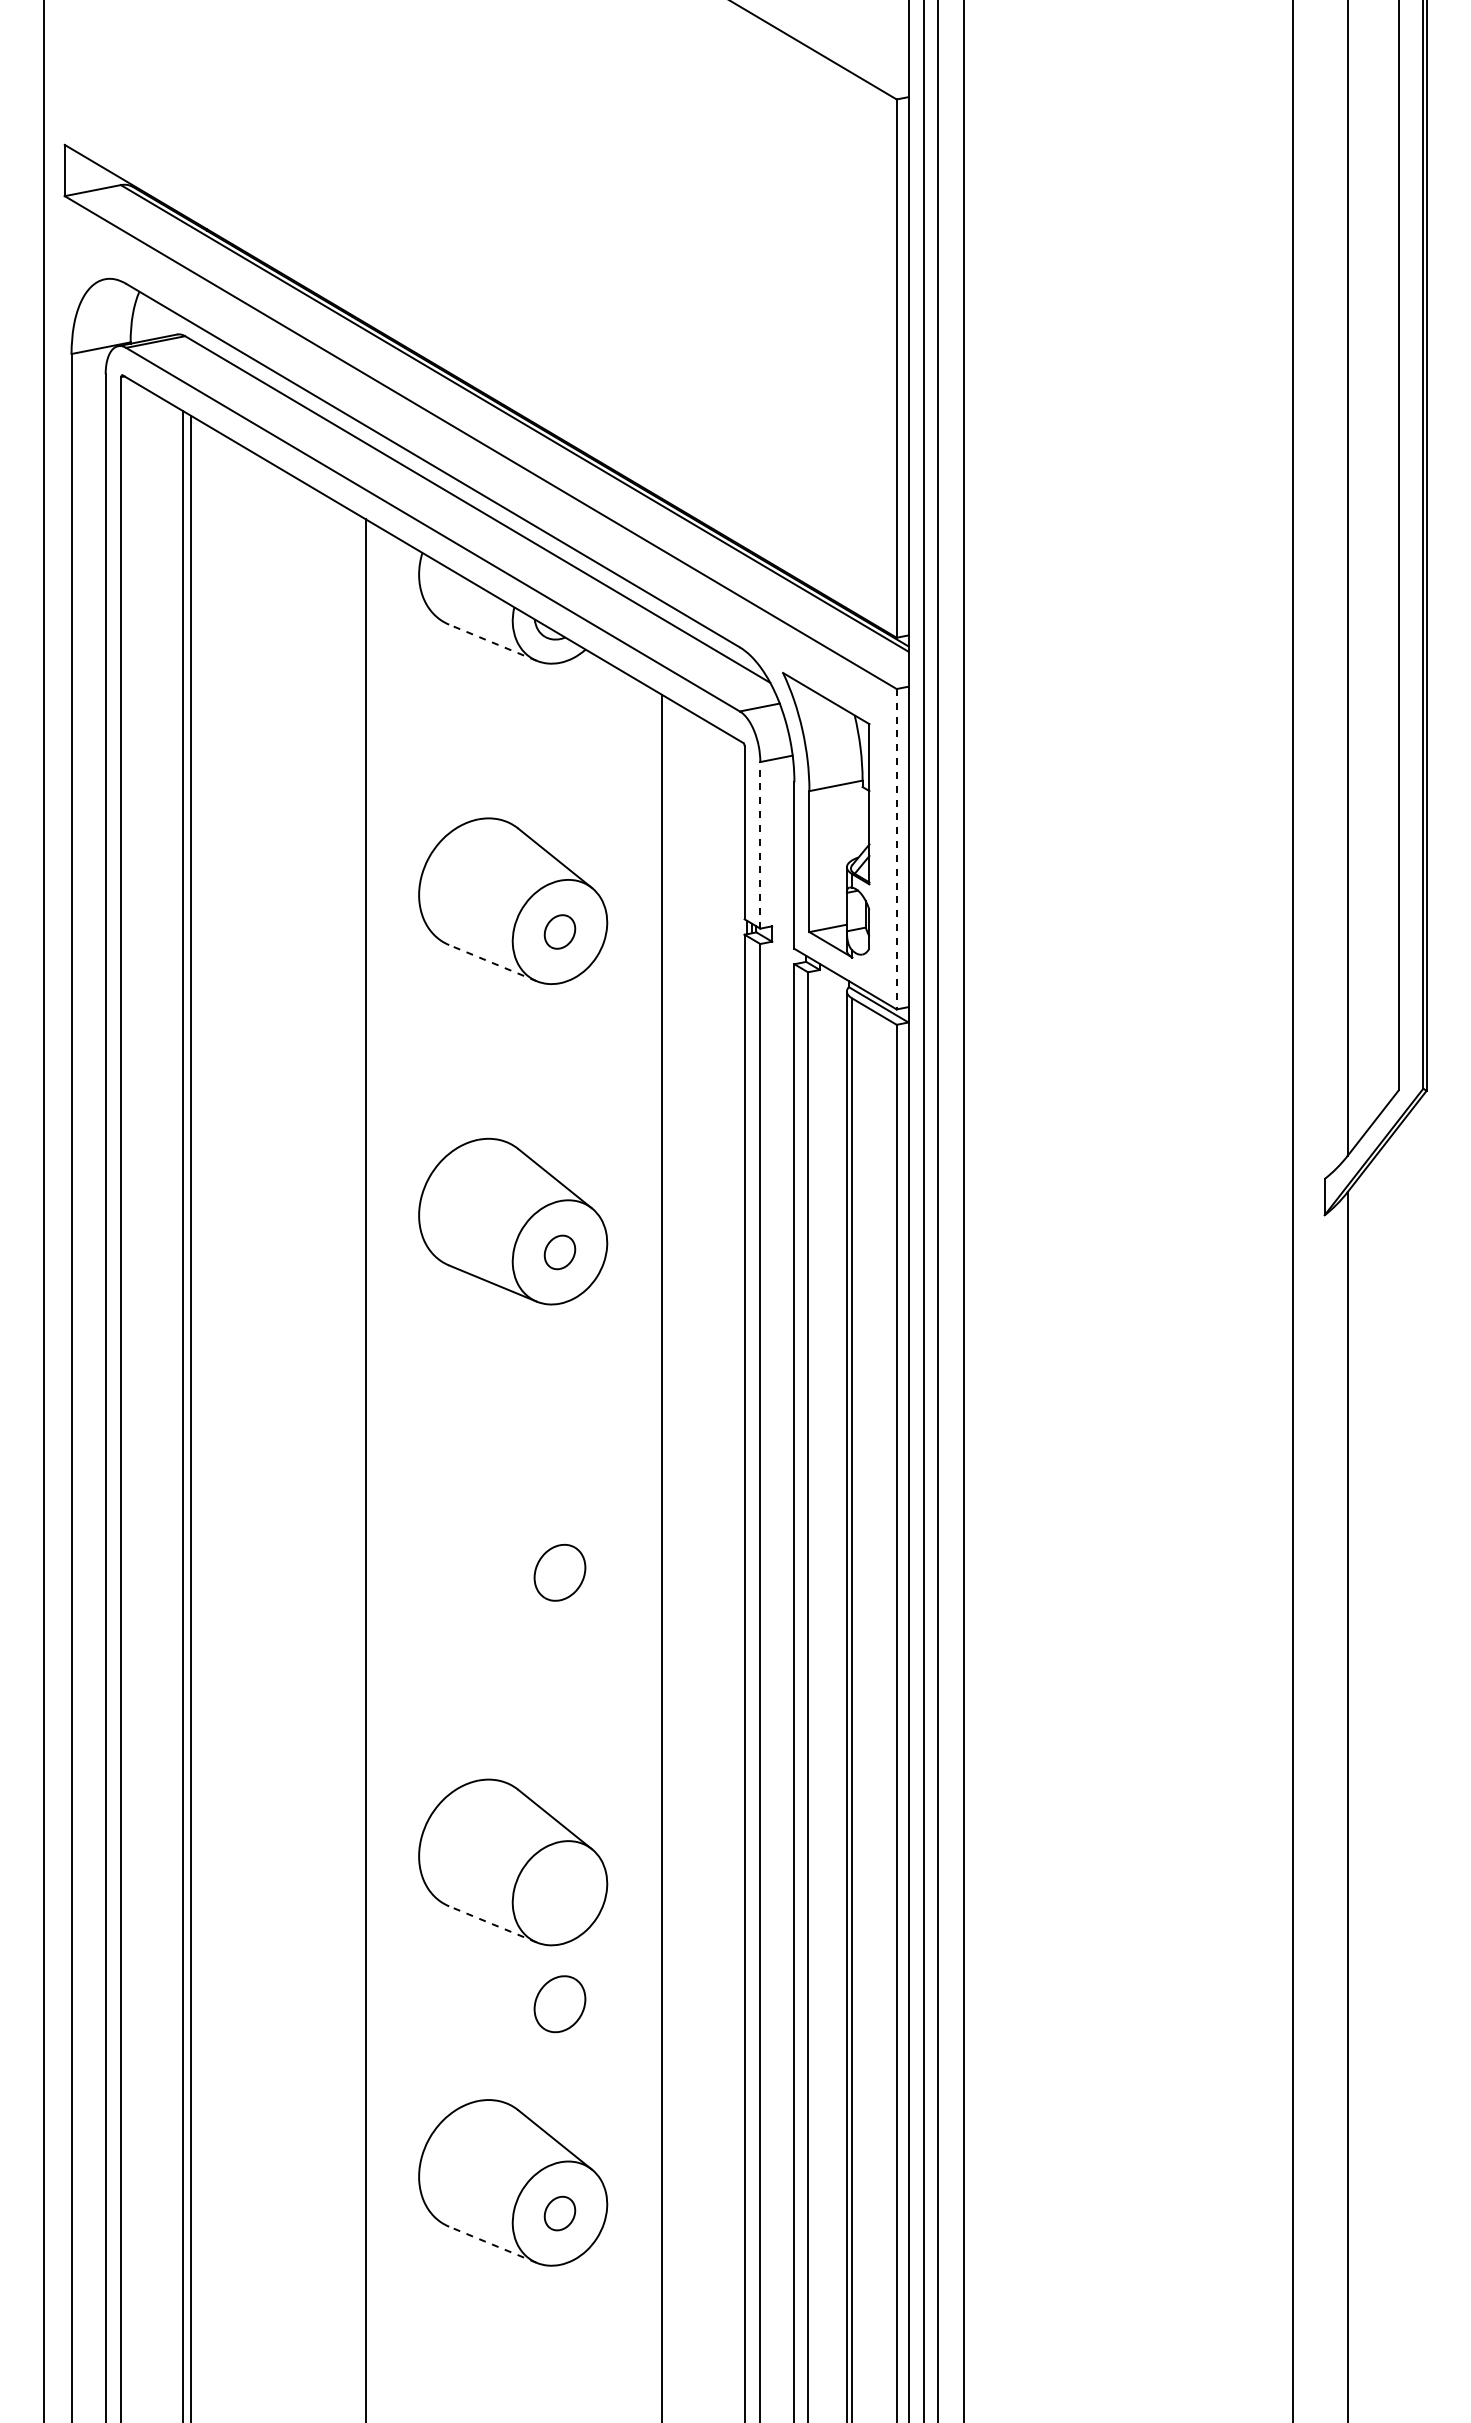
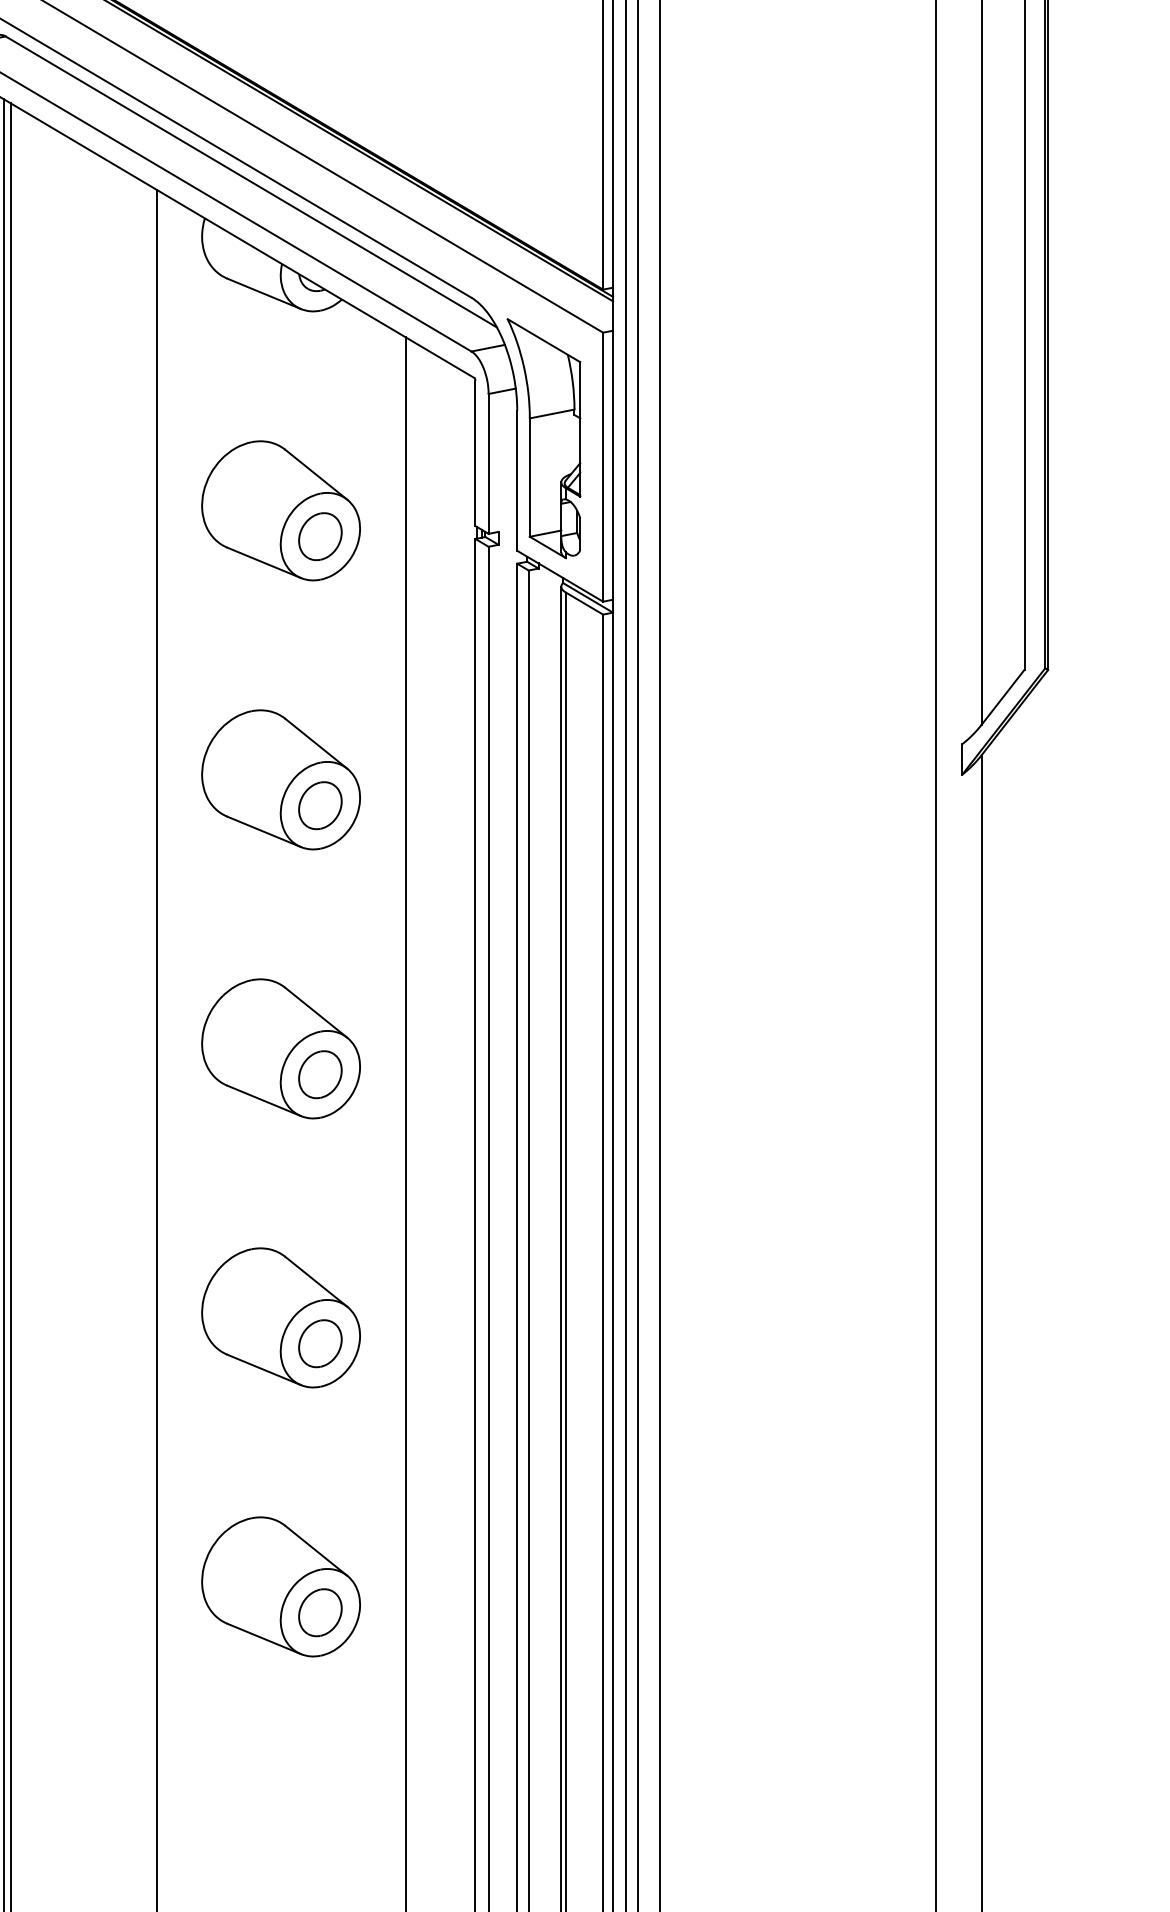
line: (492, 642) -> (263, 293), dashed -> solid
line: (760, 844) -> (488, 463), dashed -> solid
line: (896, 849) -> (602, 467), dashed -> solid
part: (559, 931) -> (320, 536), size x1.67
line: (492, 962) -> (263, 562), dashed -> solid
part: (559, 1252) -> (320, 805), size x1.67
part: (513, 1541) -> (281, 1048), added
line: (492, 1924) -> (263, 1369), dashed -> solid
part: (559, 2004) -> (320, 1343), moved
part: (559, 2213) -> (320, 1612), size x1.67
line: (492, 2244) -> (263, 1638), dashed -> solid

